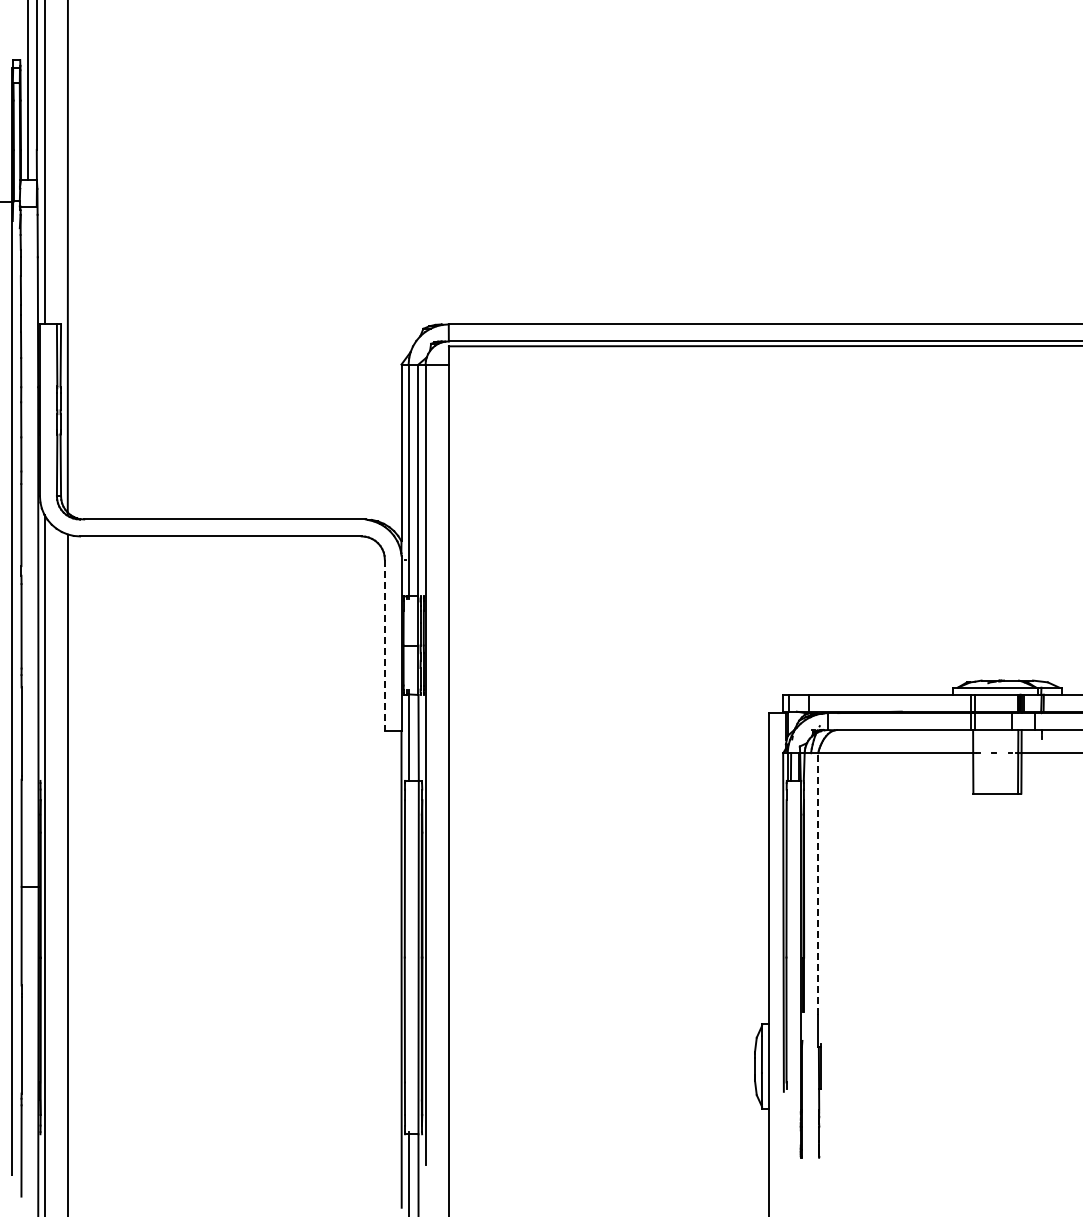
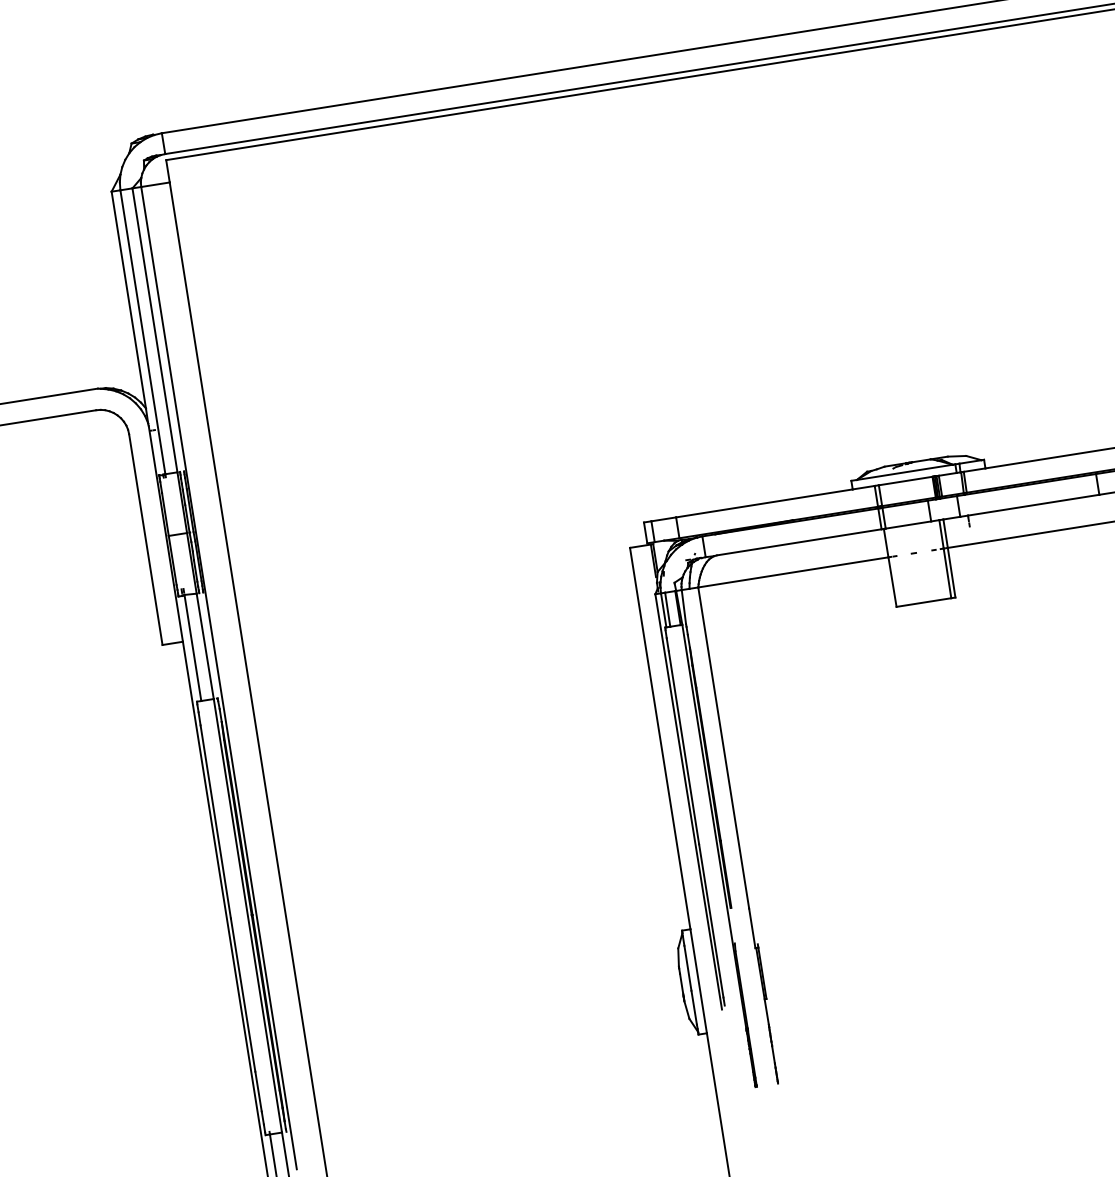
line: (384, 645) -> (145, 539), dashed -> solid
line: (818, 884) -> (724, 748), dashed -> solid

